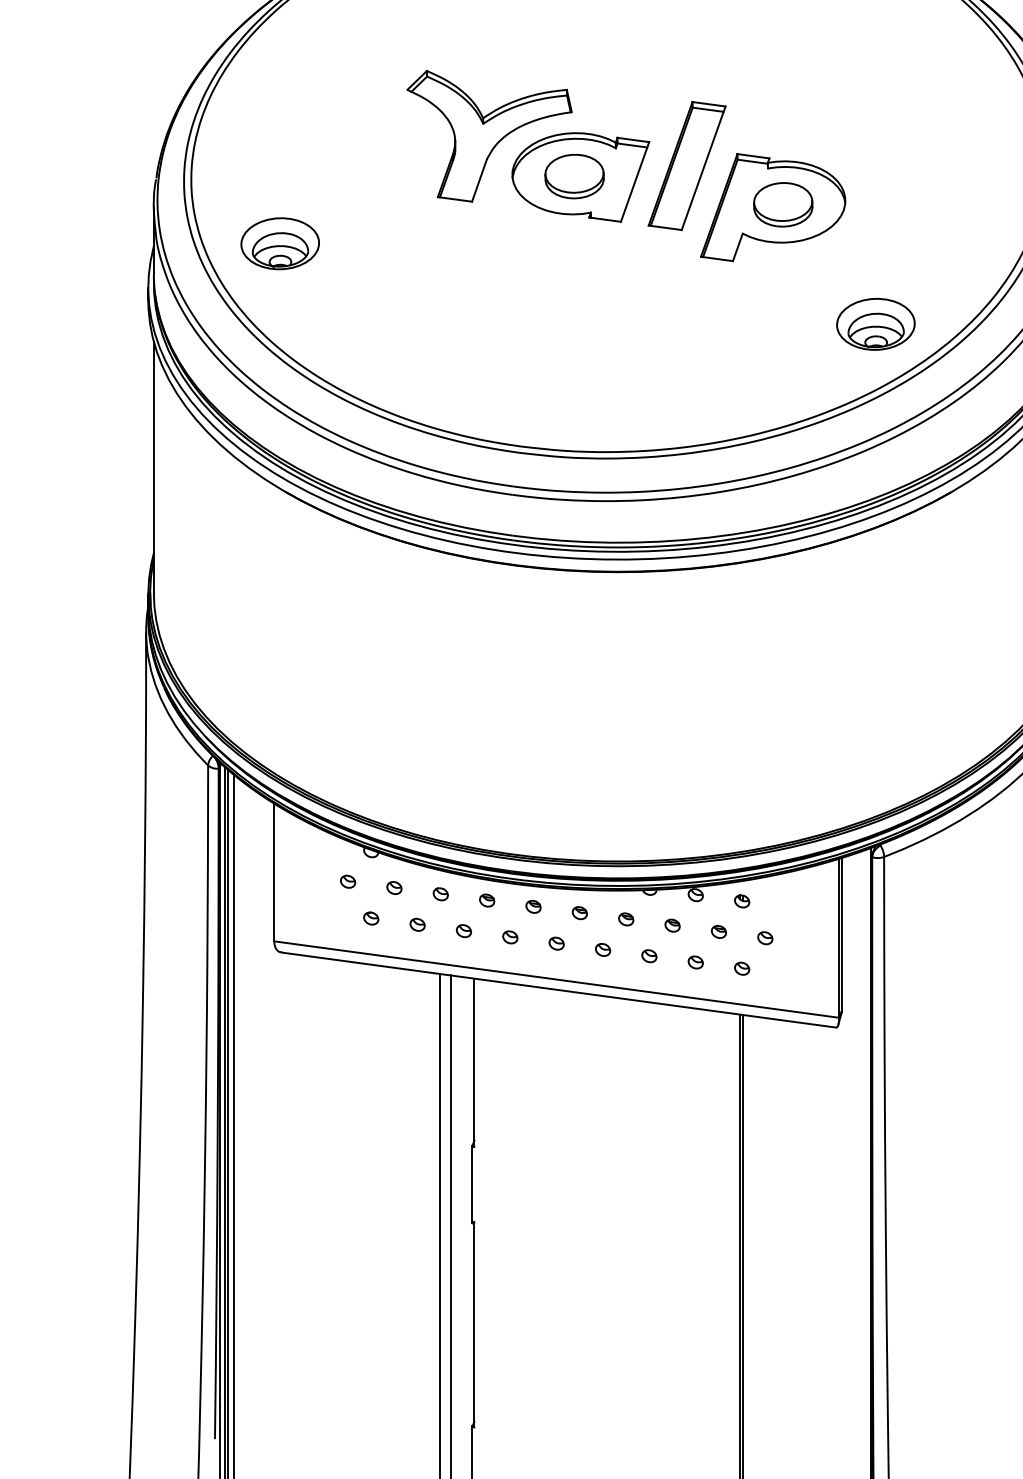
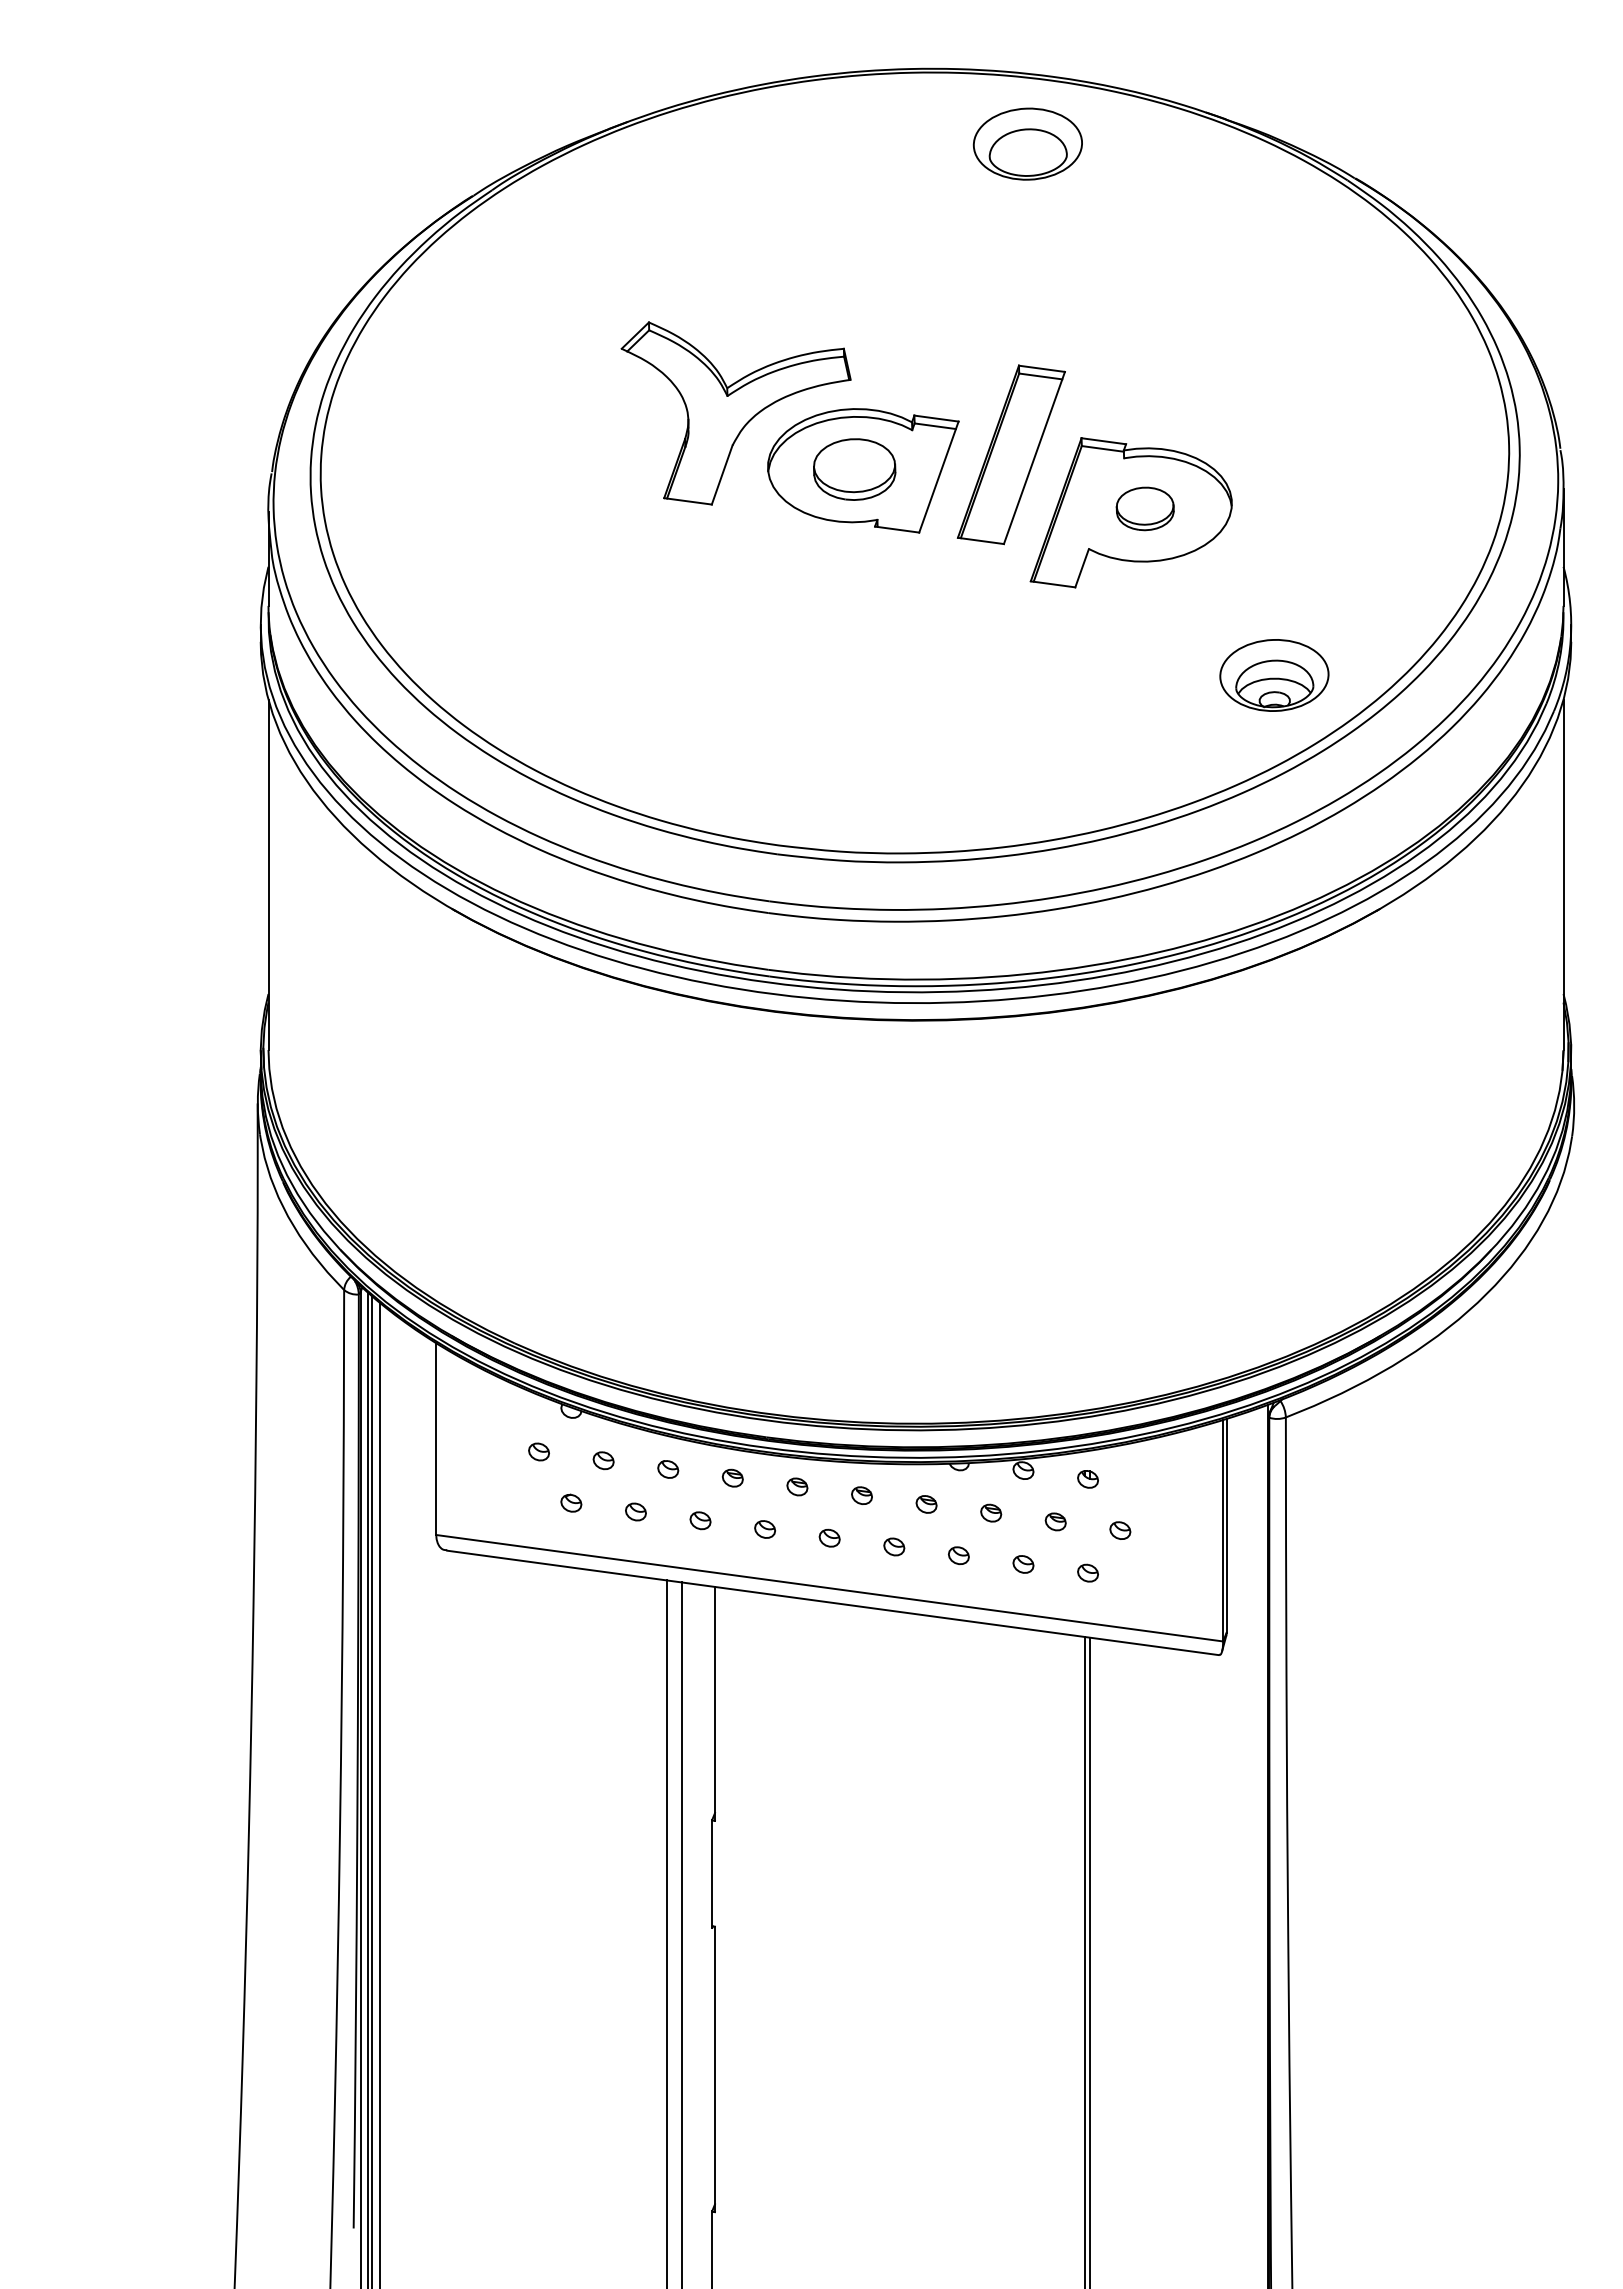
part: (782, 204) -> (1144, 508), size x0.7
part: (280, 243) -> (444, 562), removed

